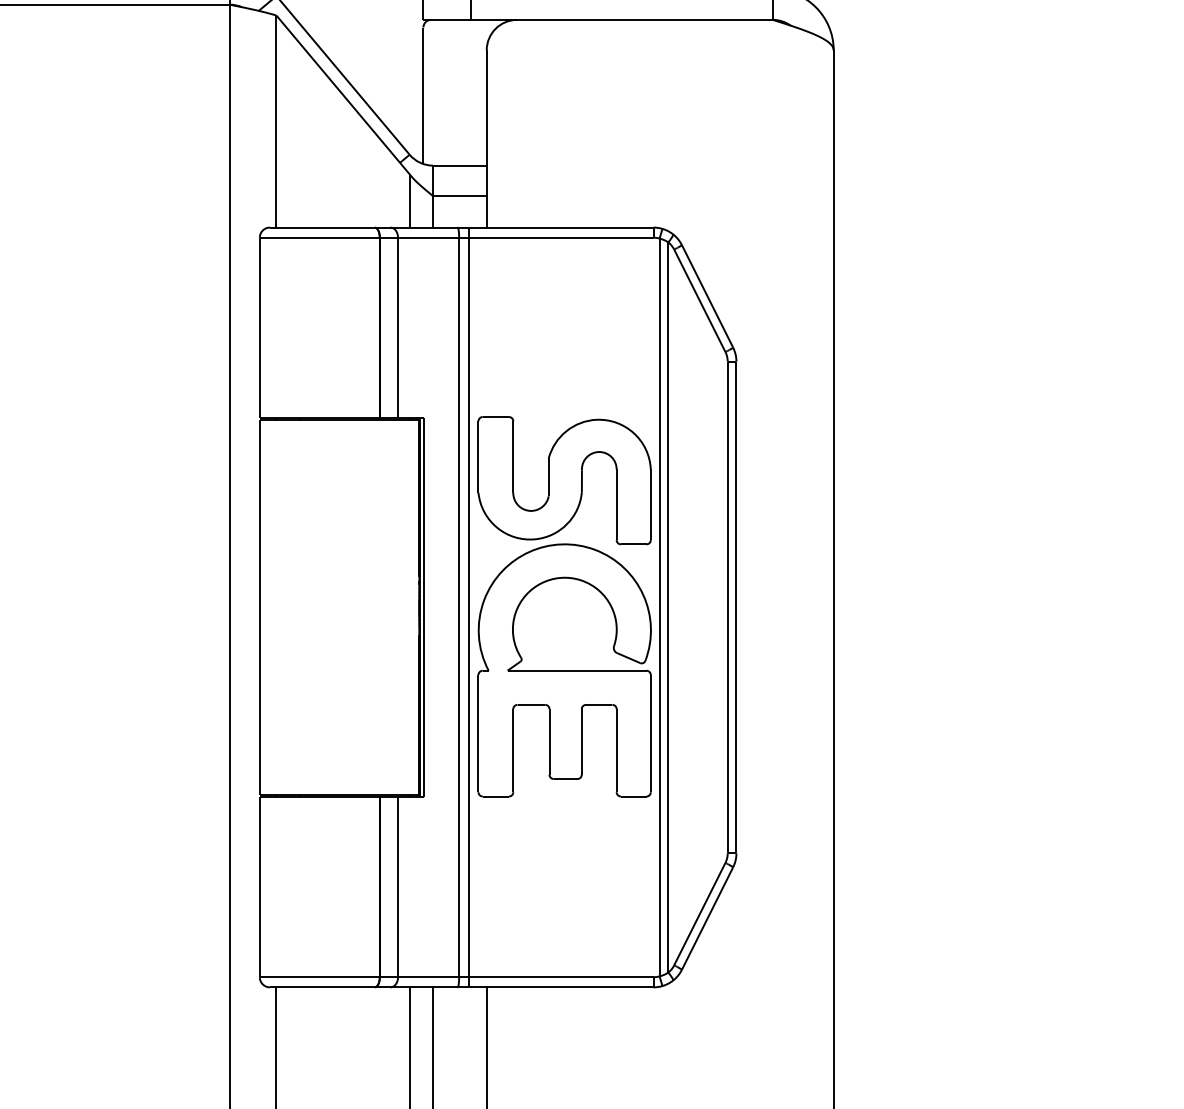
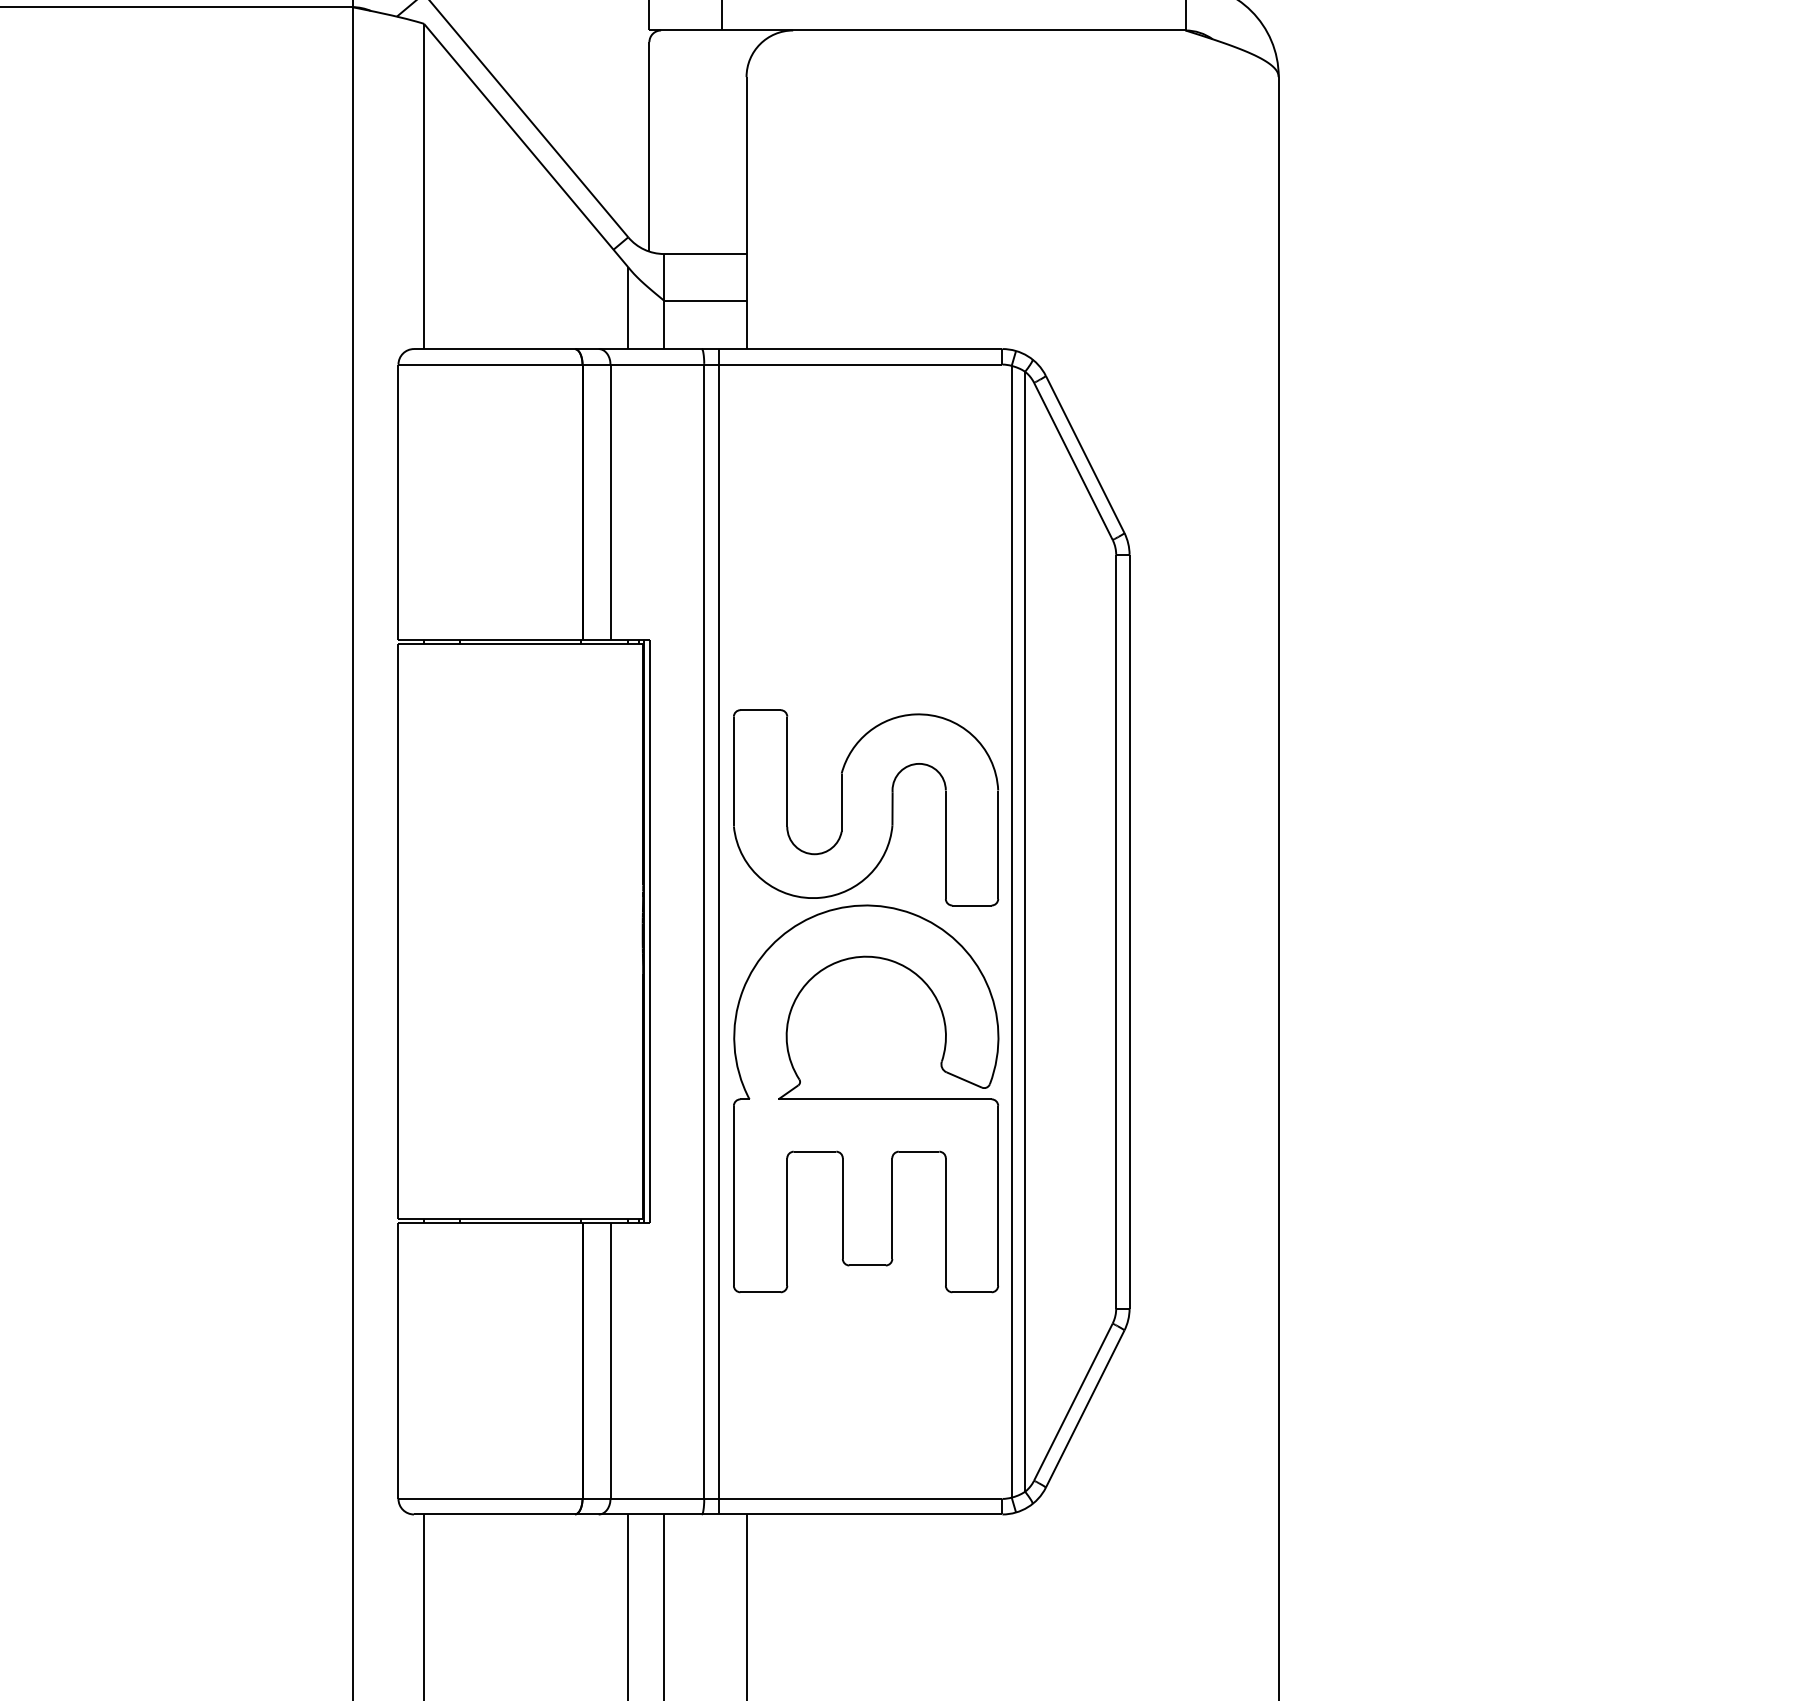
part: (557, 579) -> (855, 959), moved

